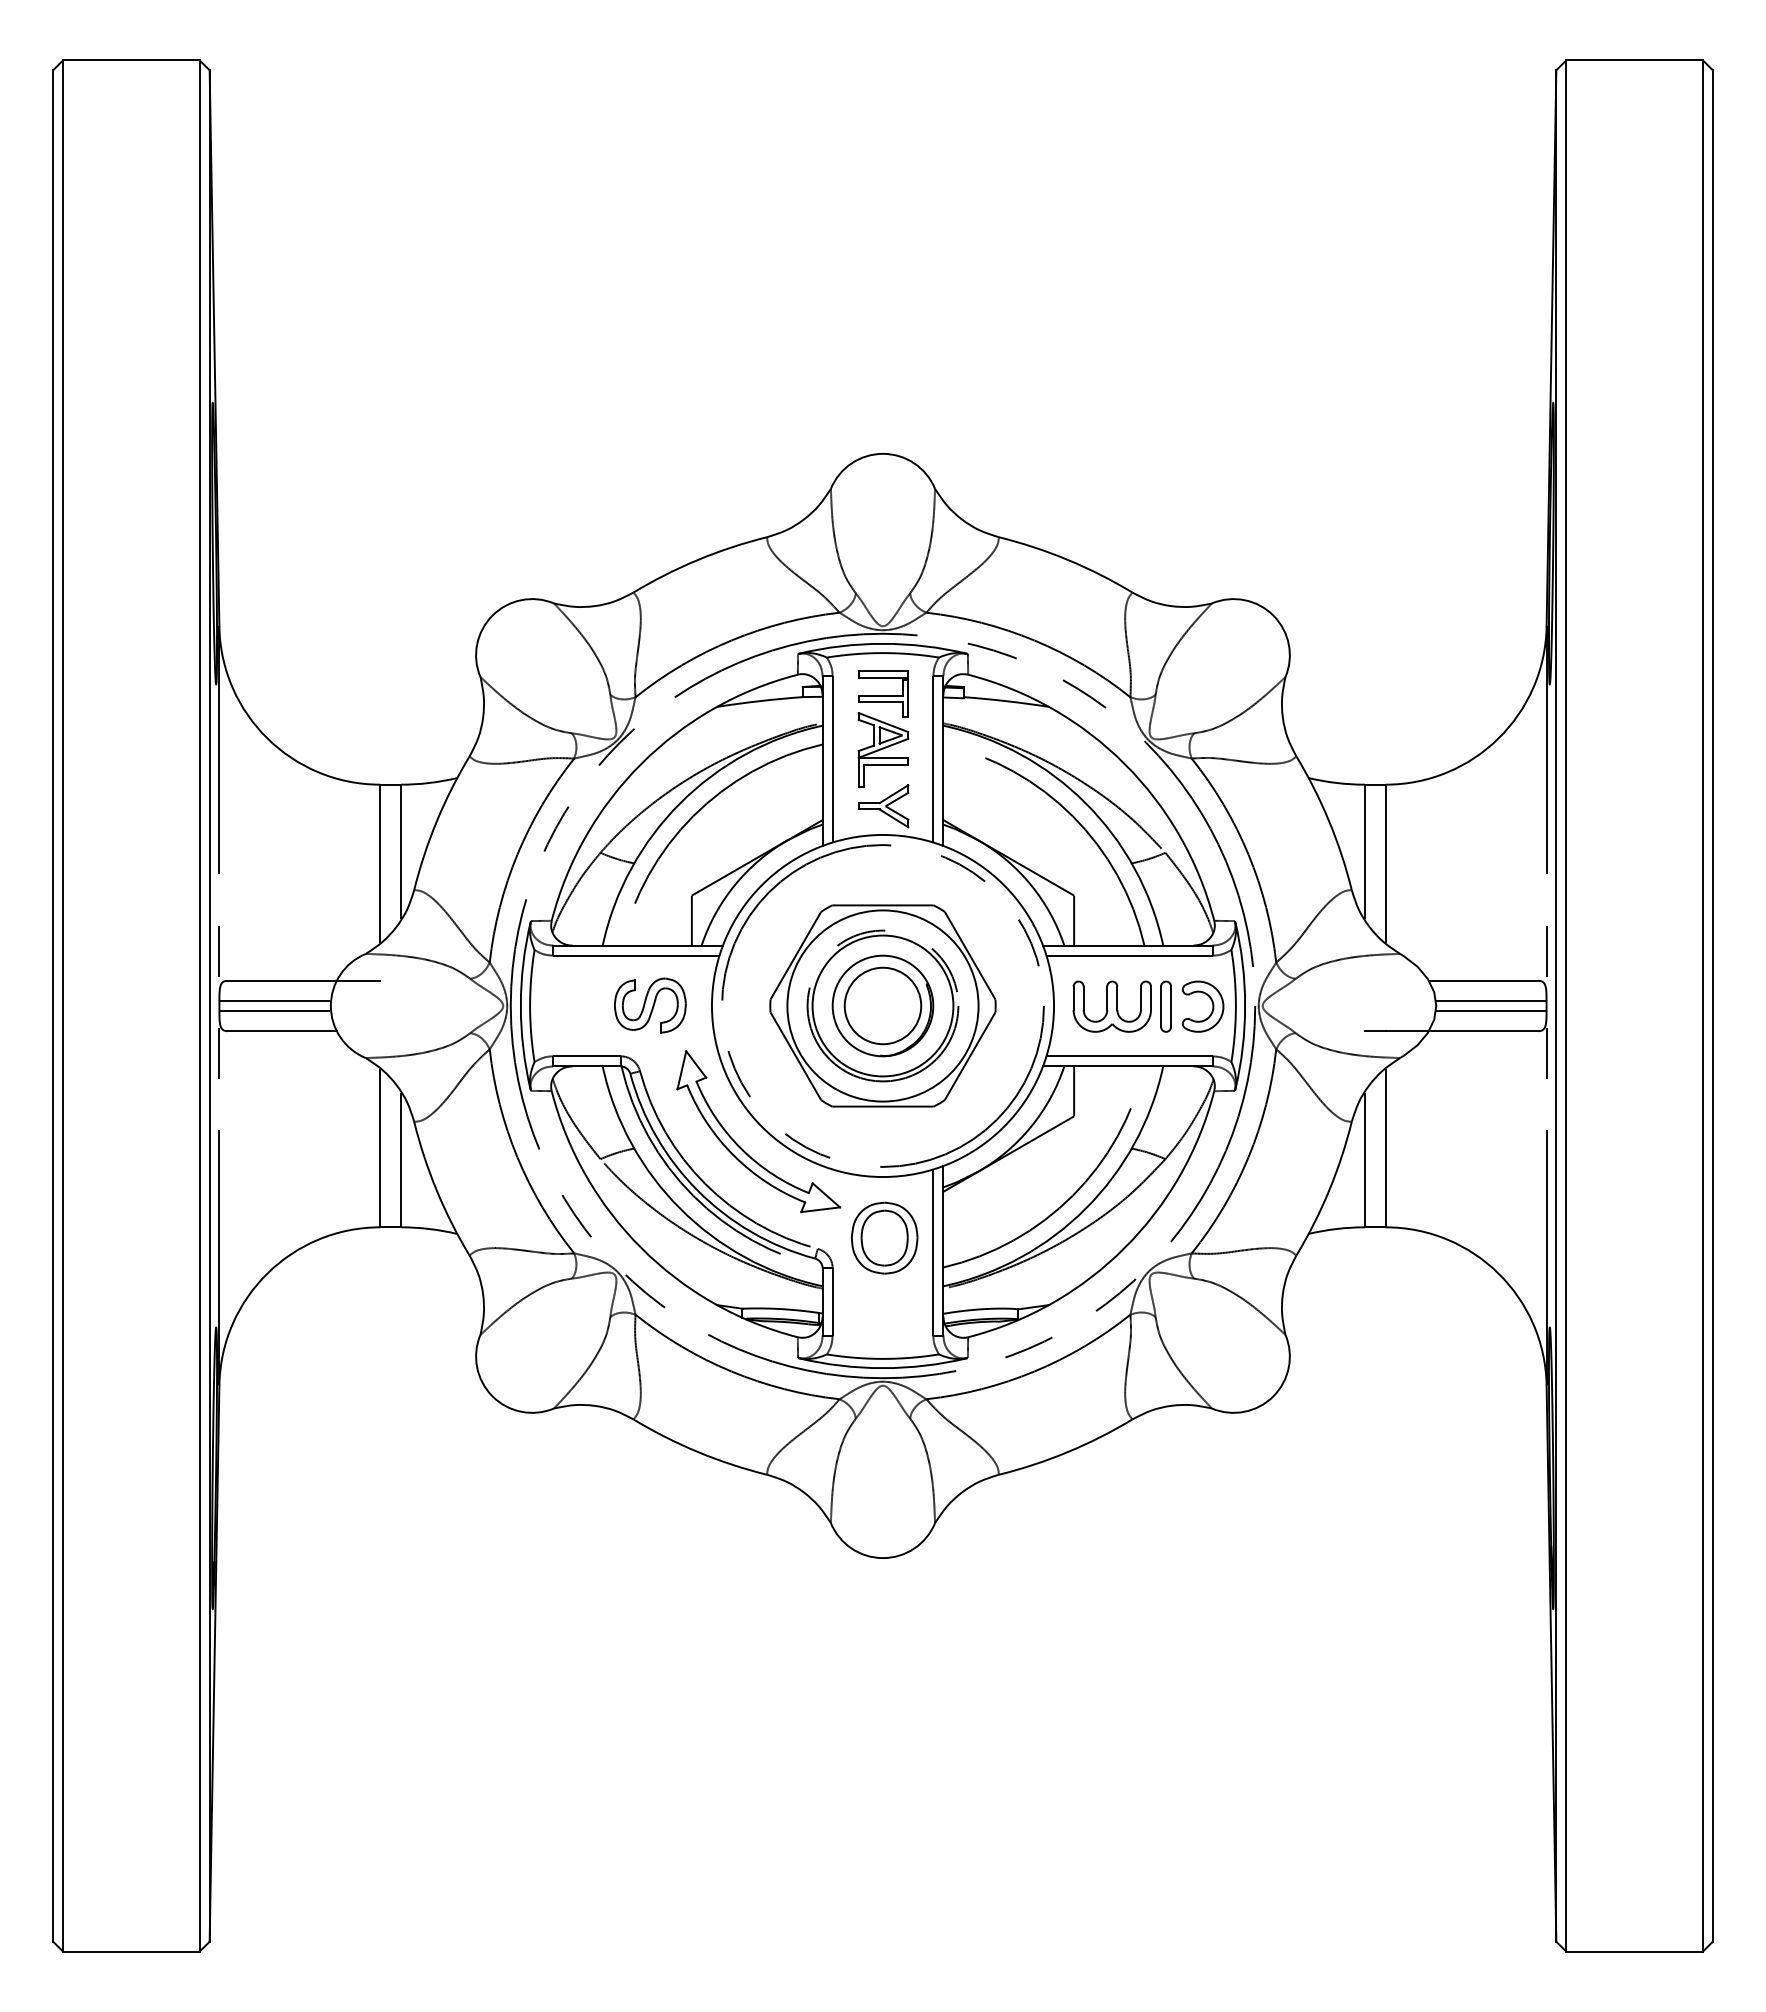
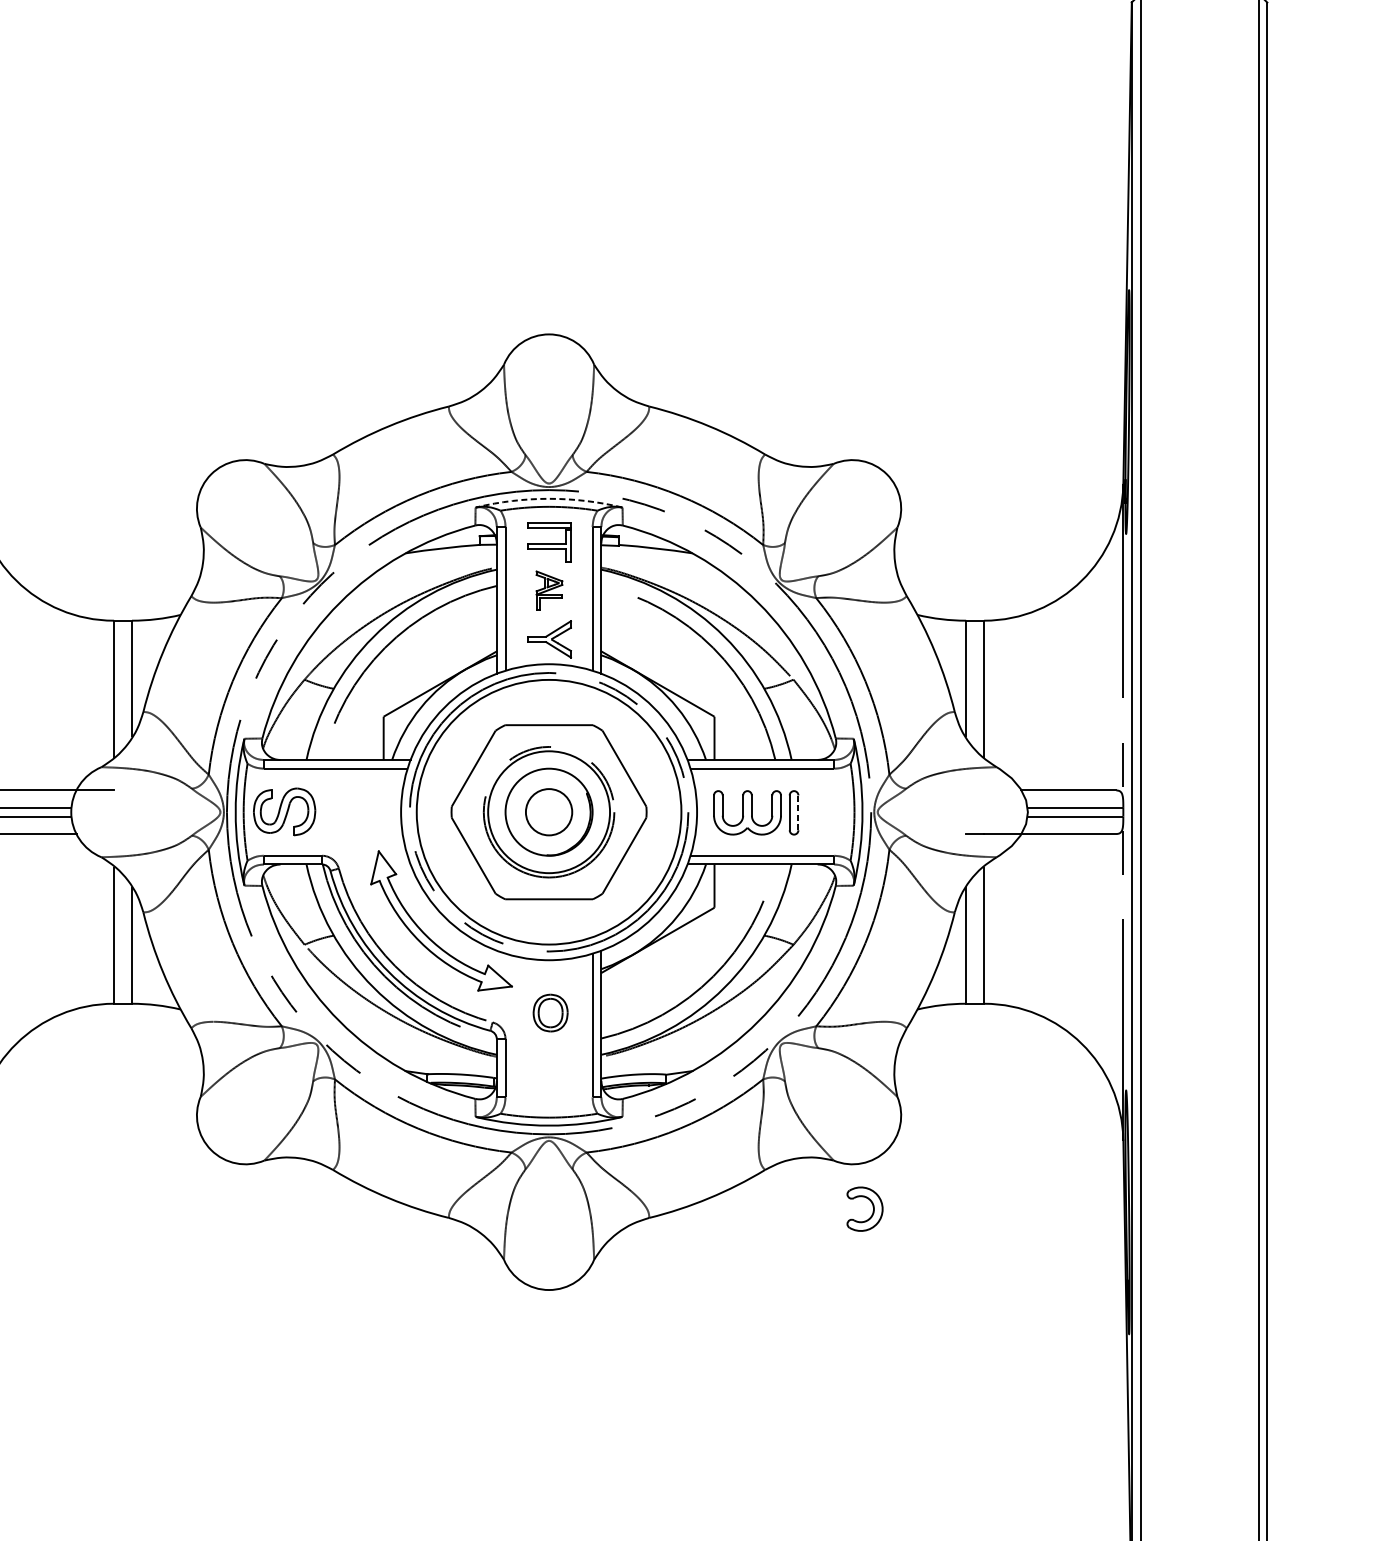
arc: (883, 643) -> (549, 498), solid -> dashed
part: (883, 749) -> (549, 590), size x0.6
part: (1211, 1002) -> (872, 1205), moved
part: (650, 1005) -> (284, 811), moved
circle: (882, 1005) -> (548, 811), size x0.7
circle: (882, 1005) -> (548, 811), size x1.6
line: (1171, 1006) -> (798, 812), solid -> dashed
part: (884, 1237) -> (550, 1012), size x0.6

